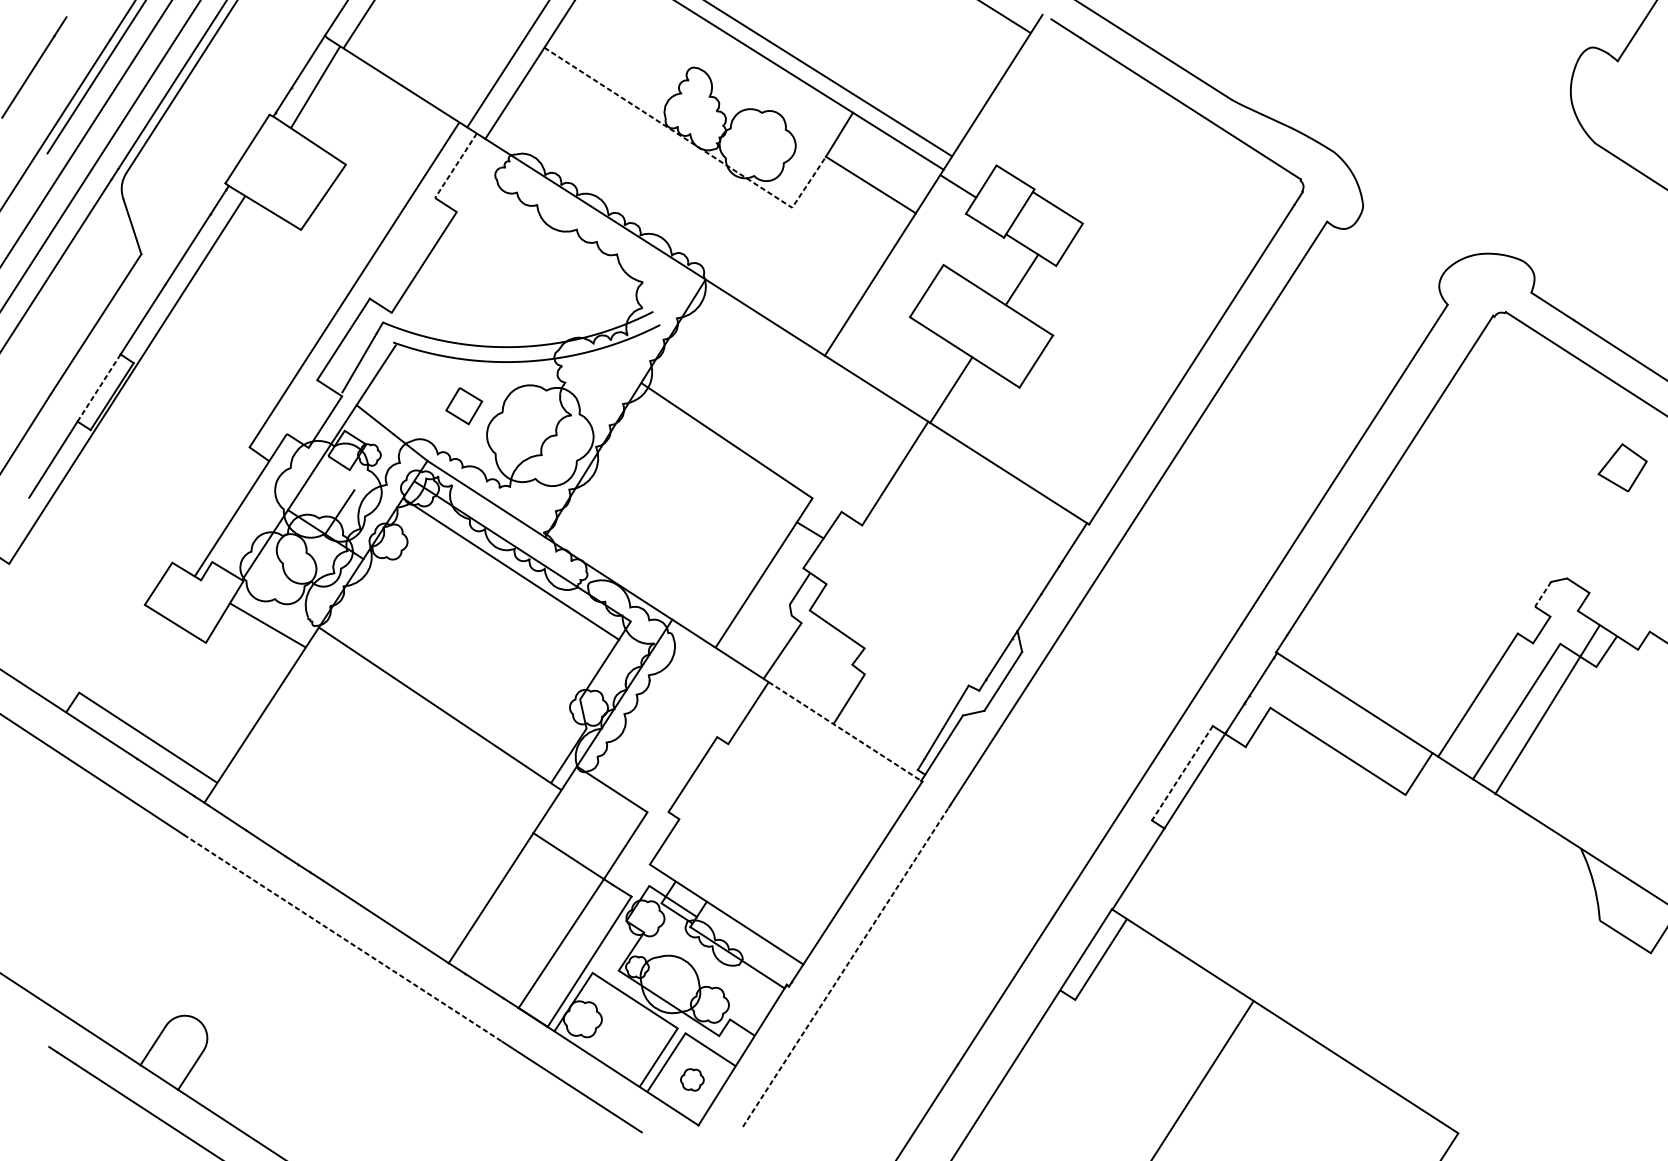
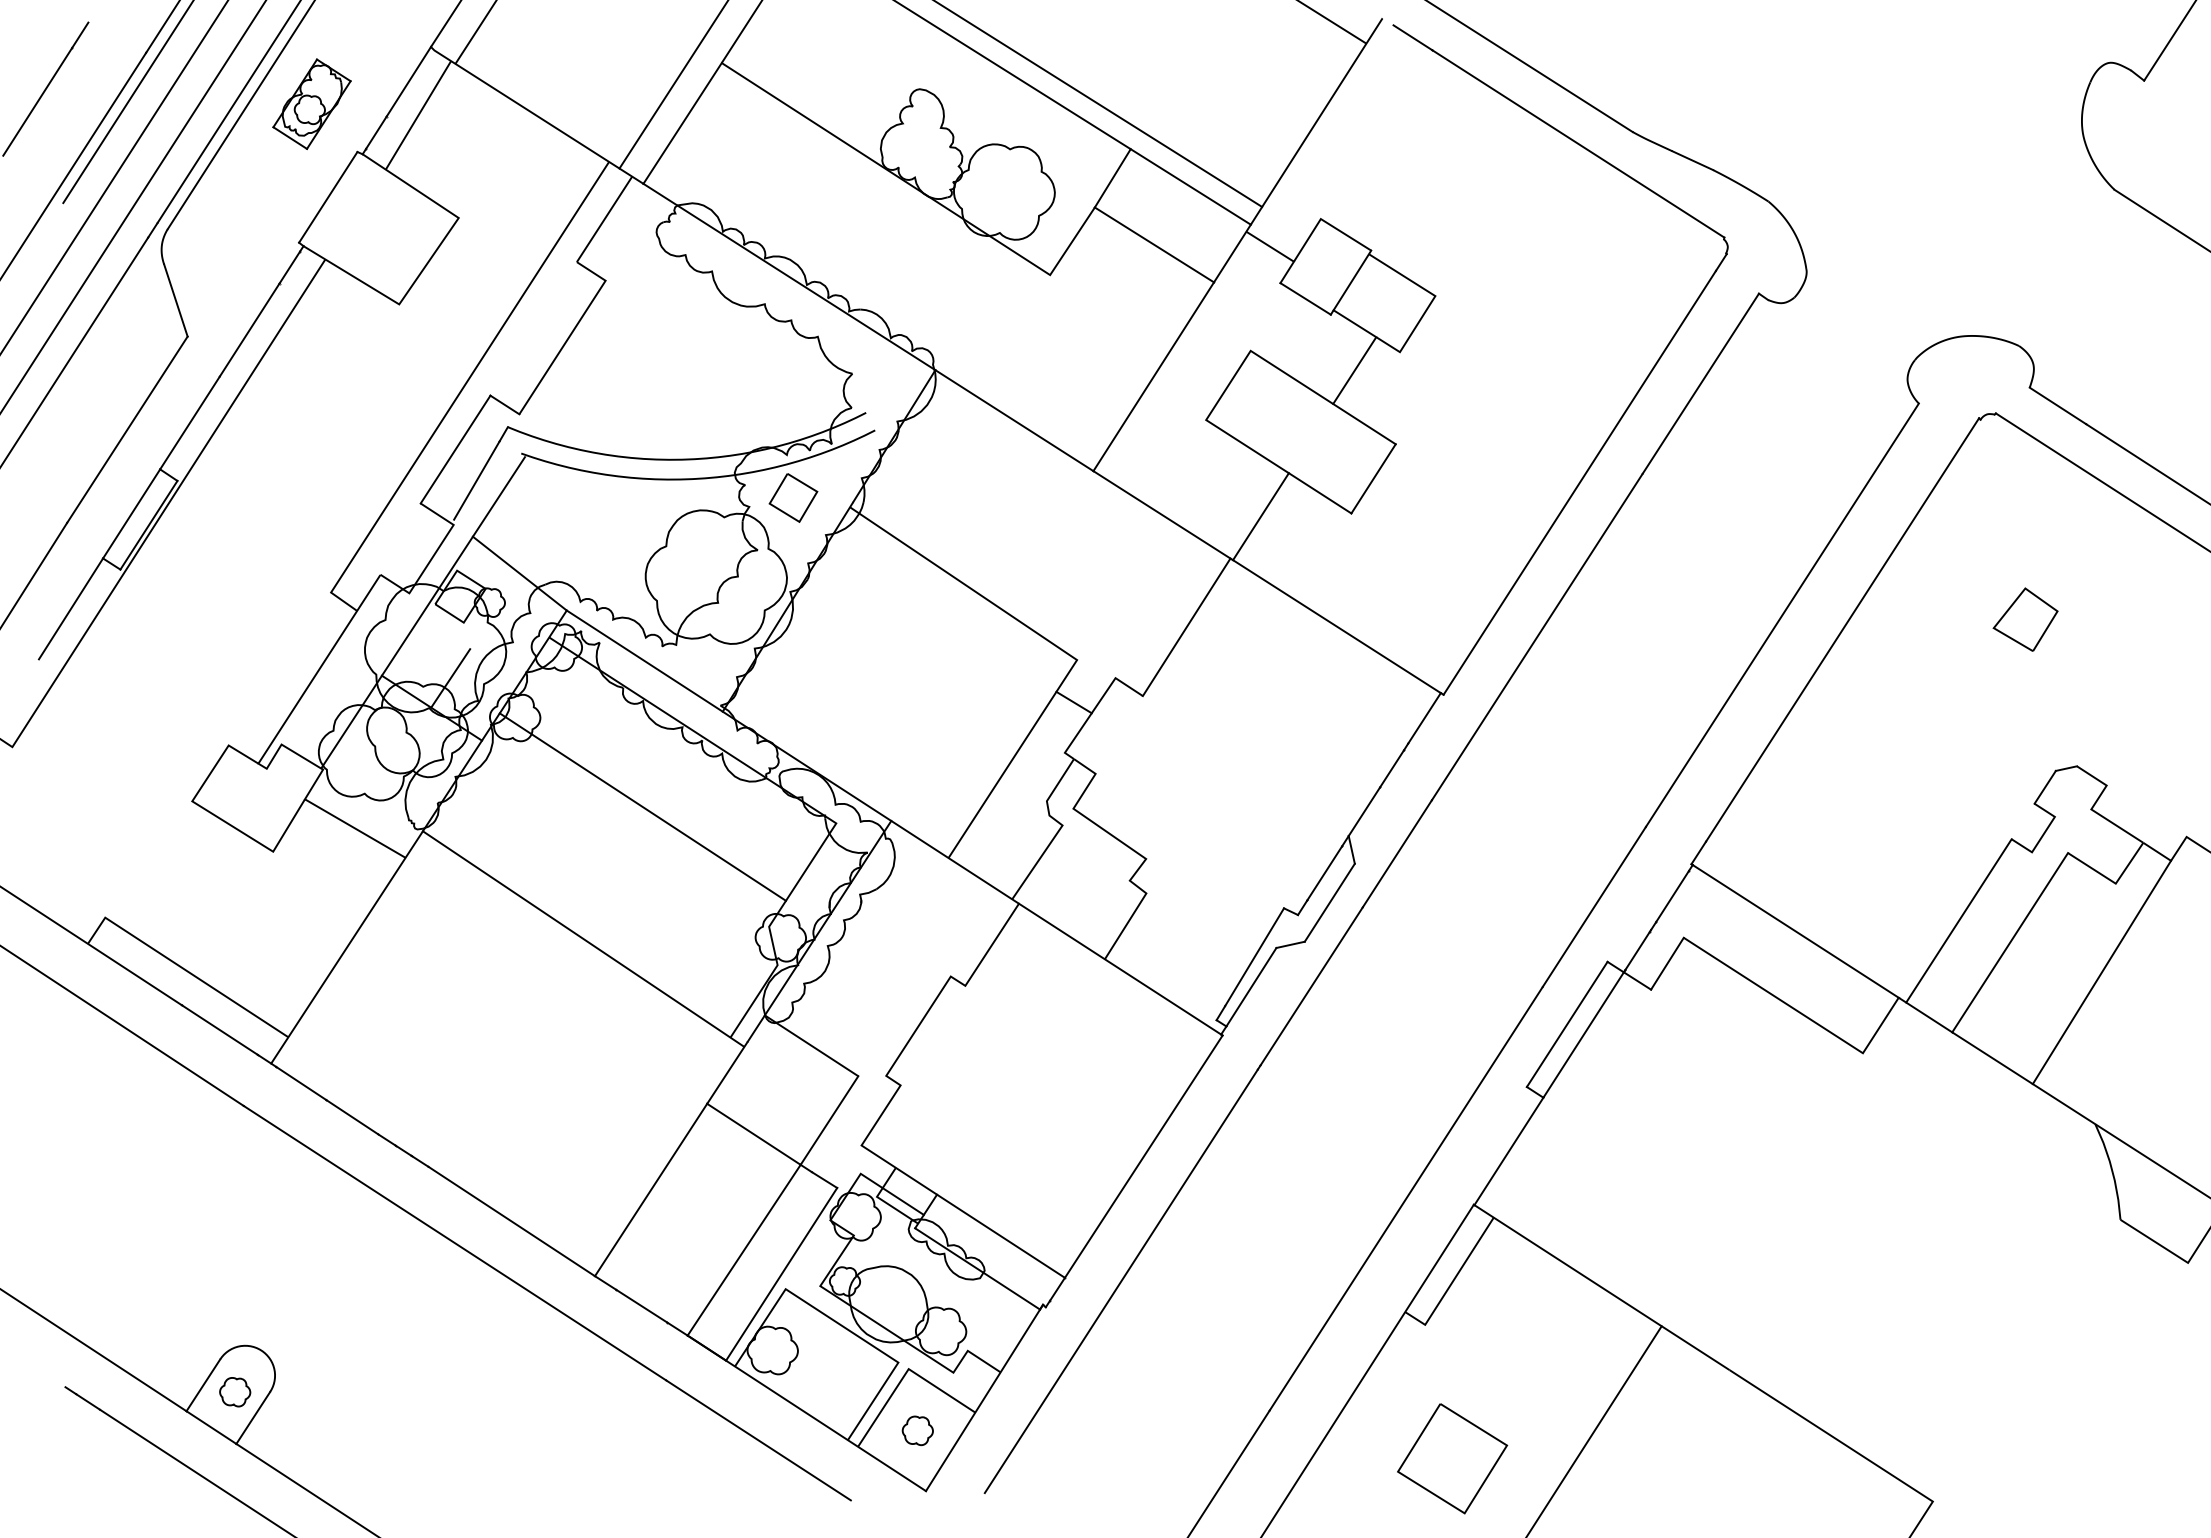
part: (234, 79) -> (311, 104), added
line: (694, 144) -> (920, 191), dashed -> solid
line: (456, 165) -> (605, 218), dashed -> solid
line: (99, 387) -> (131, 513), dashed -> solid
part: (464, 405) -> (793, 497), moved
part: (1622, 467) -> (2025, 619), moved
line: (511, 568) -> (642, 806), moved
line: (1543, 594) -> (2045, 787), dashed -> solid
line: (1547, 709) -> (2101, 972), moved
line: (845, 731) -> (1120, 969), dashed -> solid
line: (1181, 773) -> (1566, 1024), dashed -> solid
line: (343, 938) -> (455, 1243), dashed -> solid
line: (846, 967) -> (1121, 1281), dashed -> solid
part: (177, 1050) -> (235, 1392), added
part: (1095, 1100) -> (1452, 1458), added

